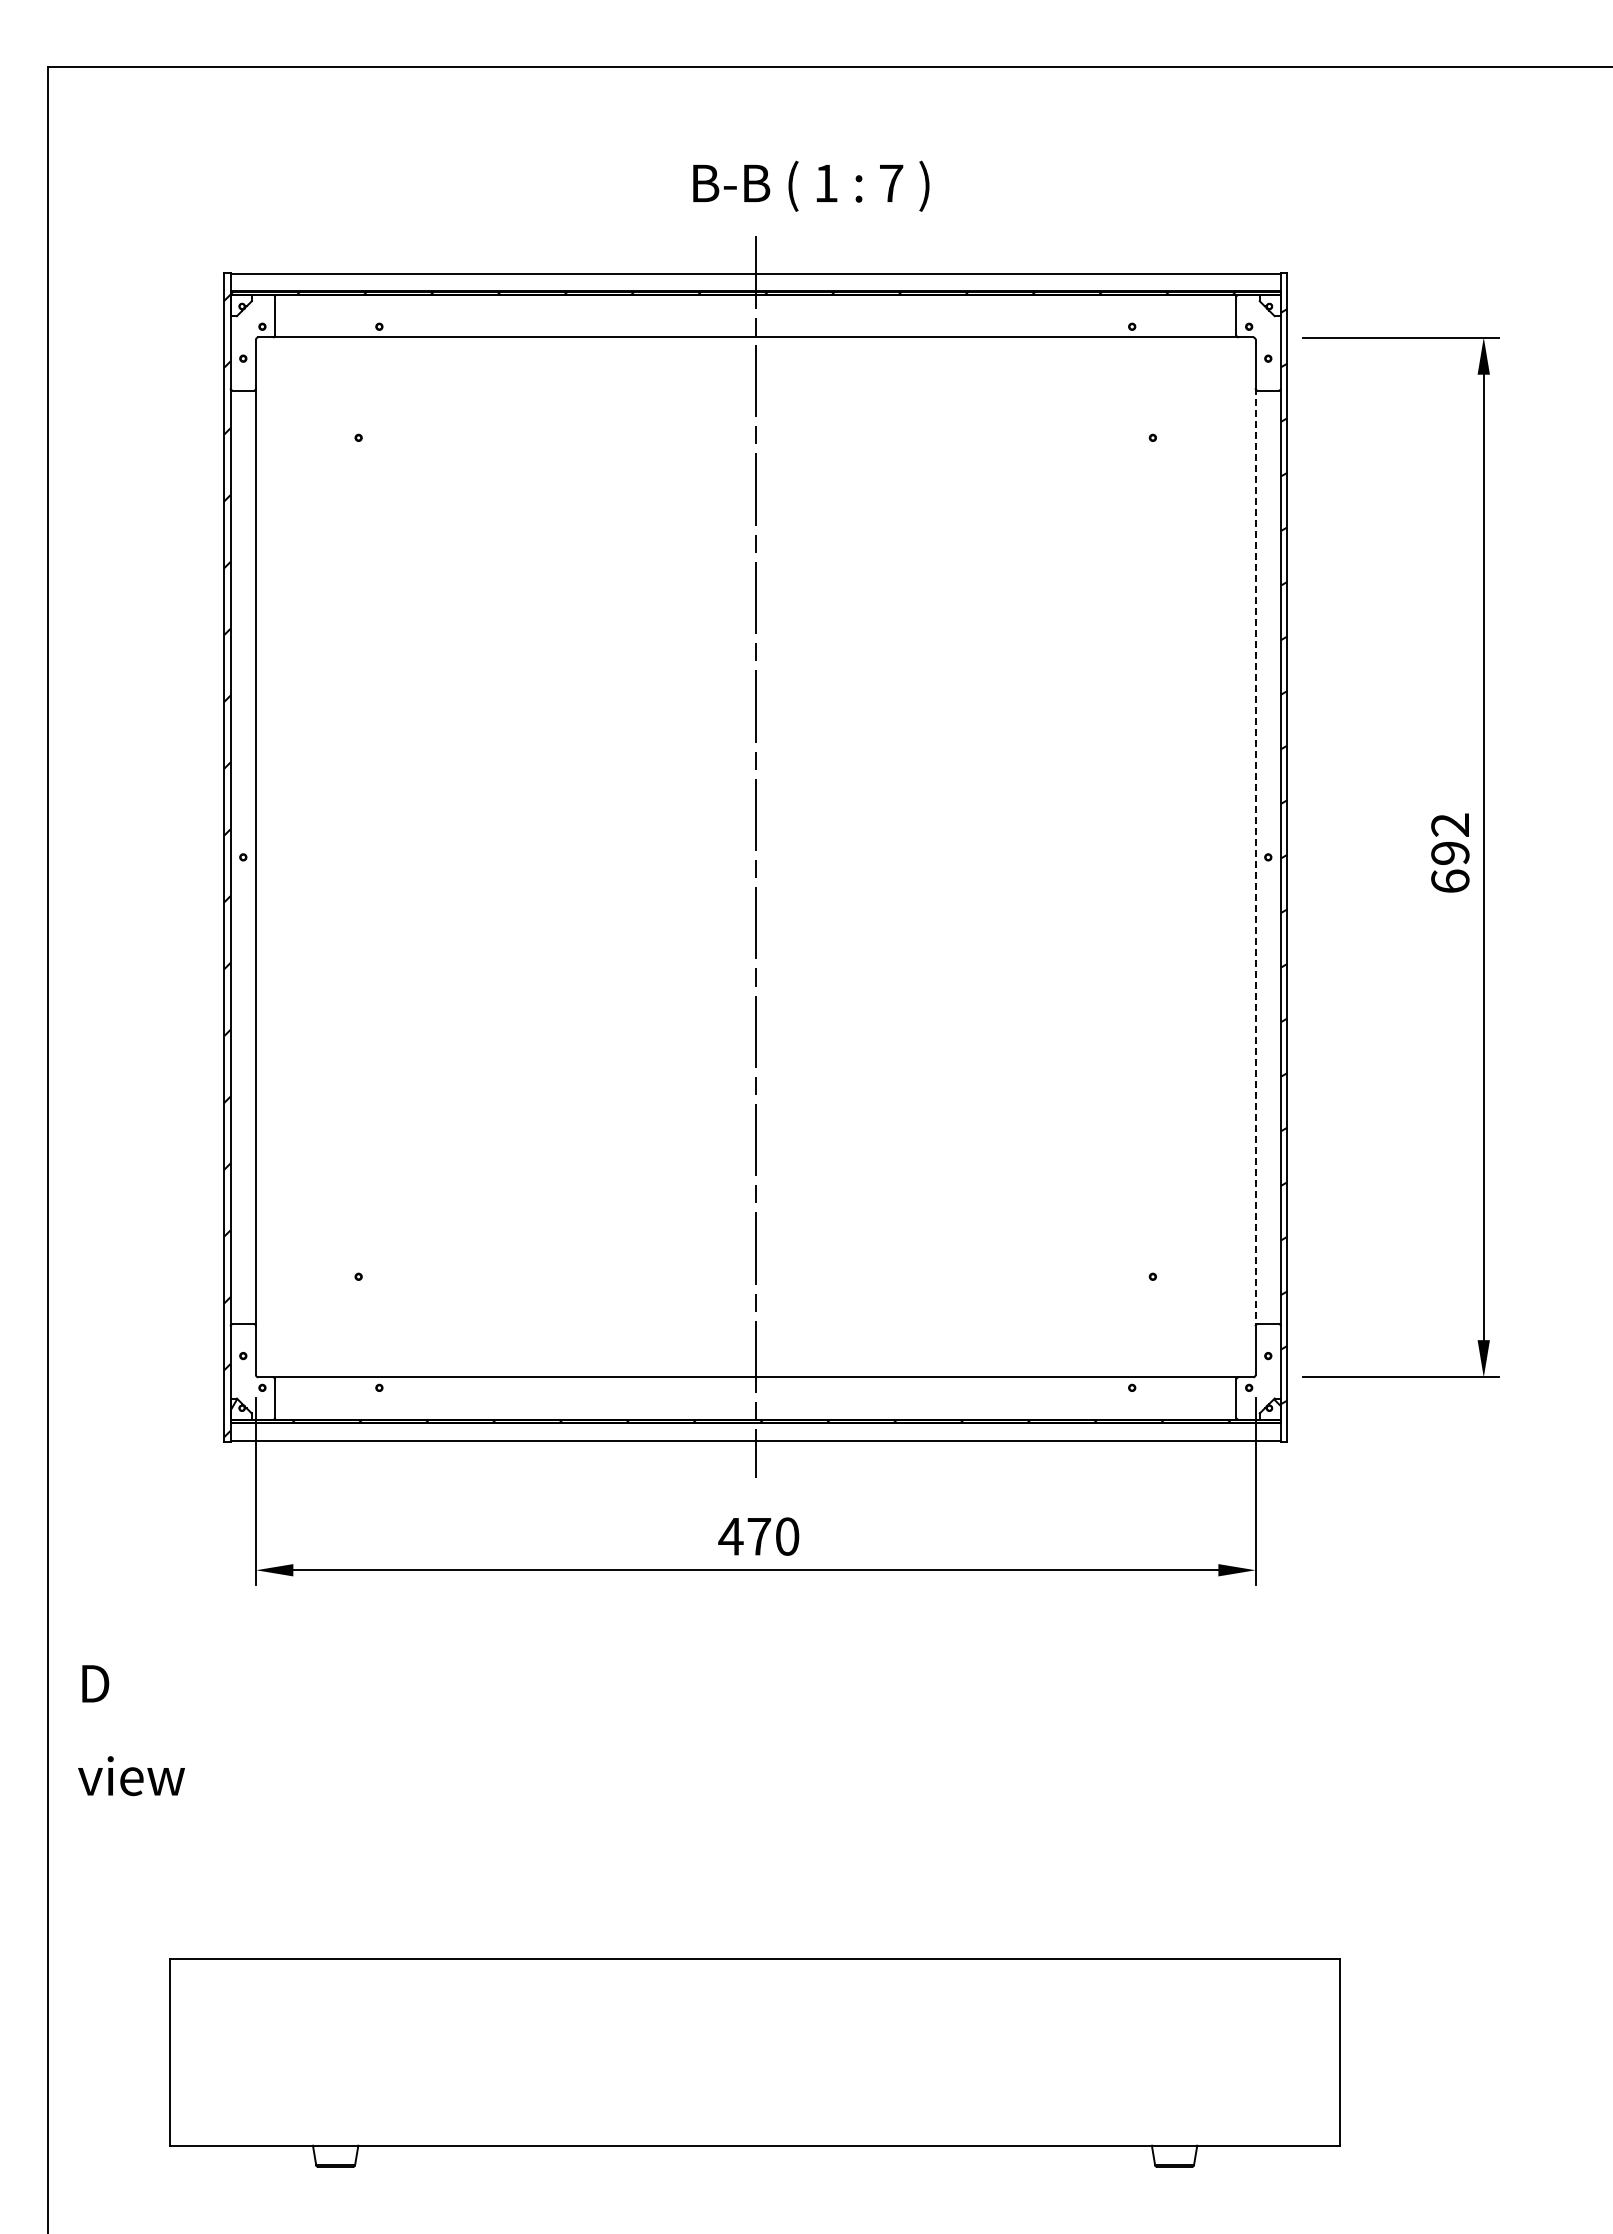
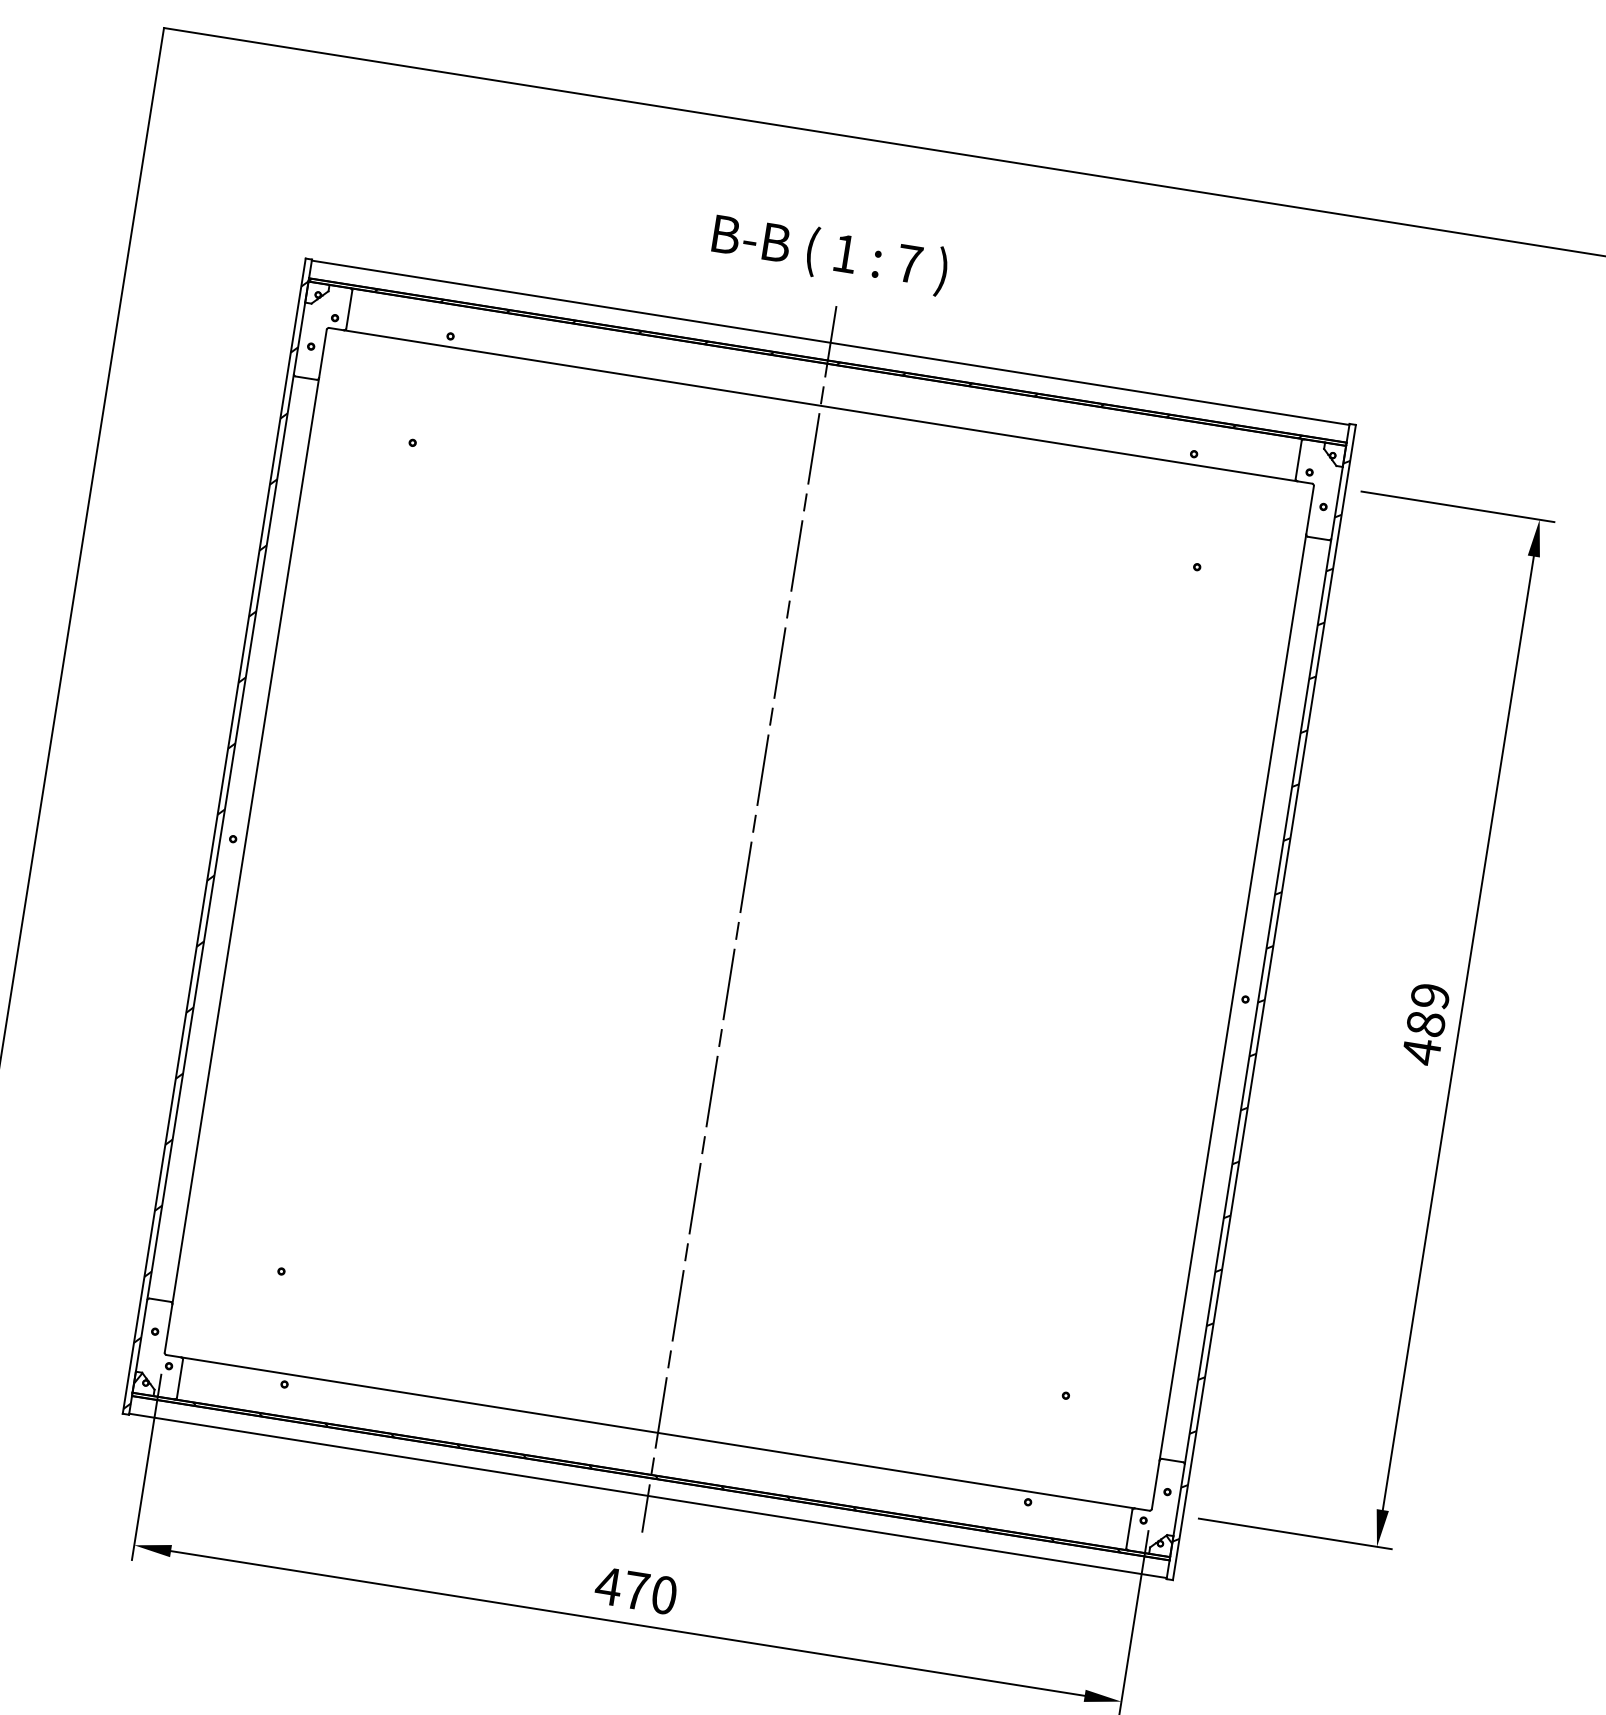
text: (811, 185) -> (830, 253), moved
text: (1450, 853) -> (1426, 1024), 692 -> 489
line: (1255, 857) -> (1232, 997), dashed -> solid

